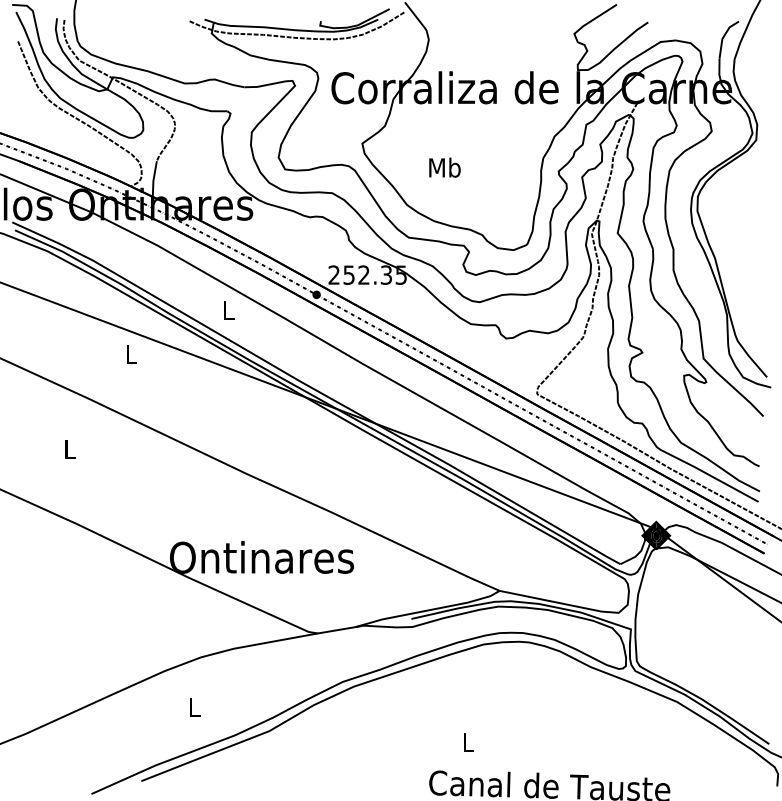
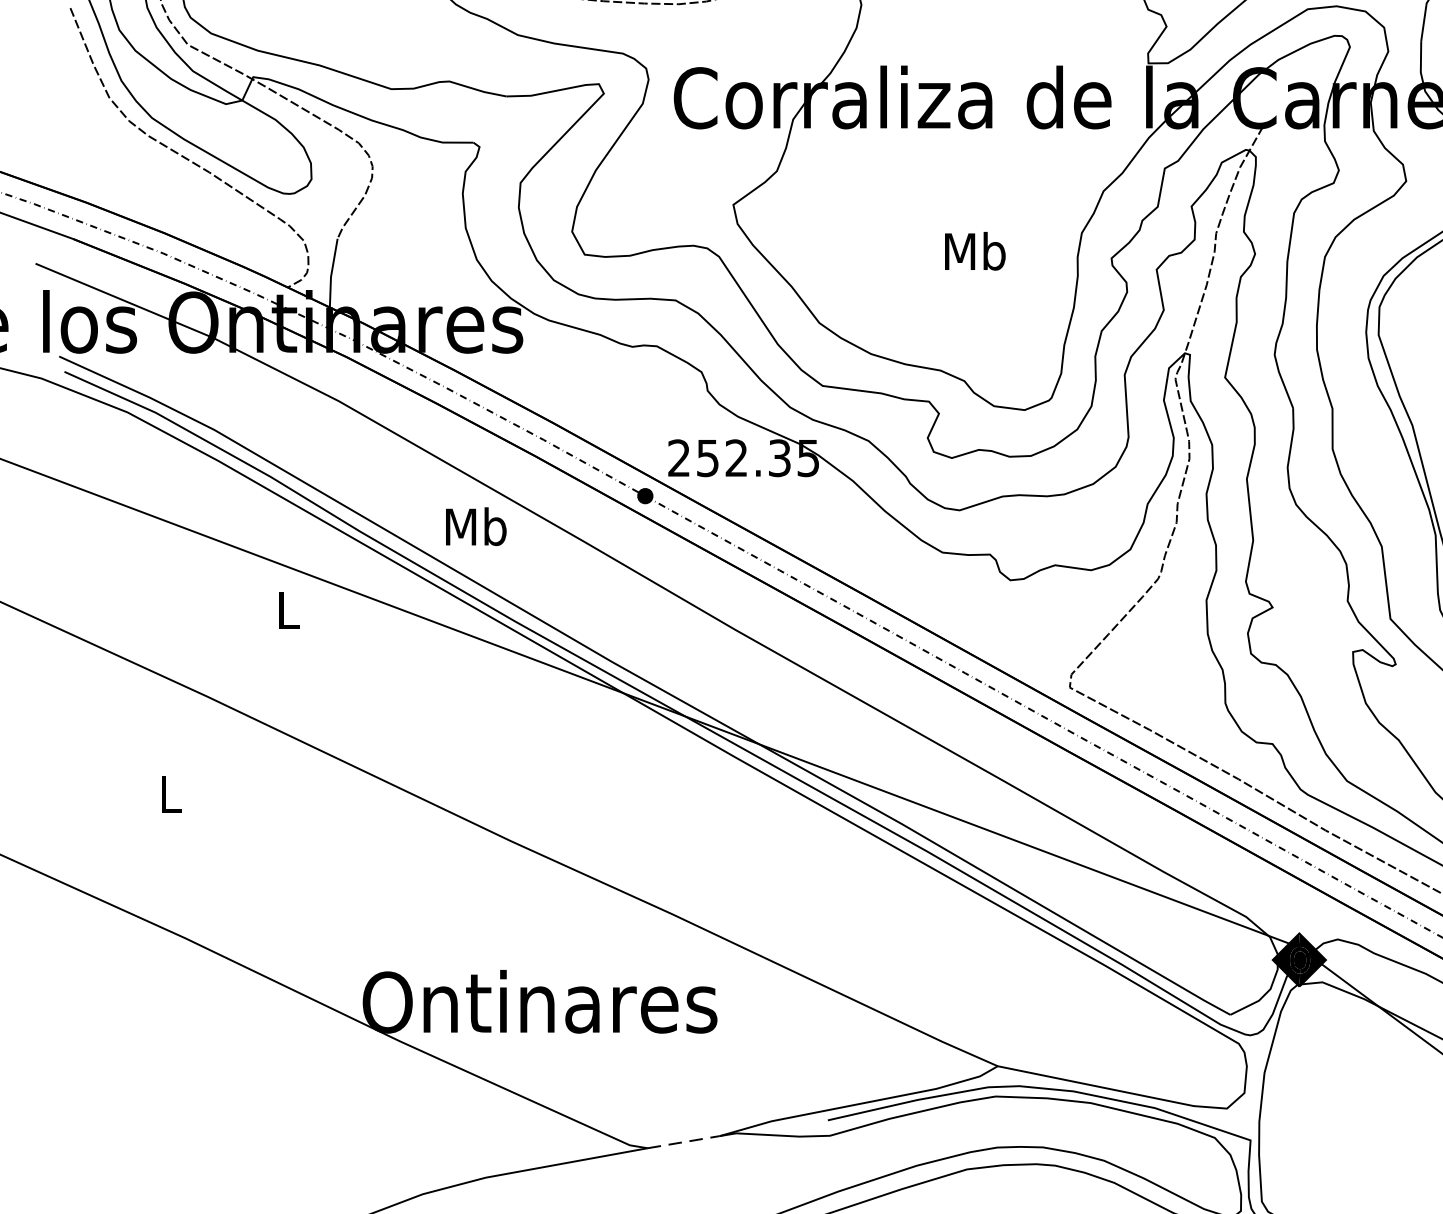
text: (444, 167) -> (974, 250), moved
text: (228, 310) -> (475, 526), L -> Mb
line: (336, 630) -> (683, 1142), solid -> dashed

